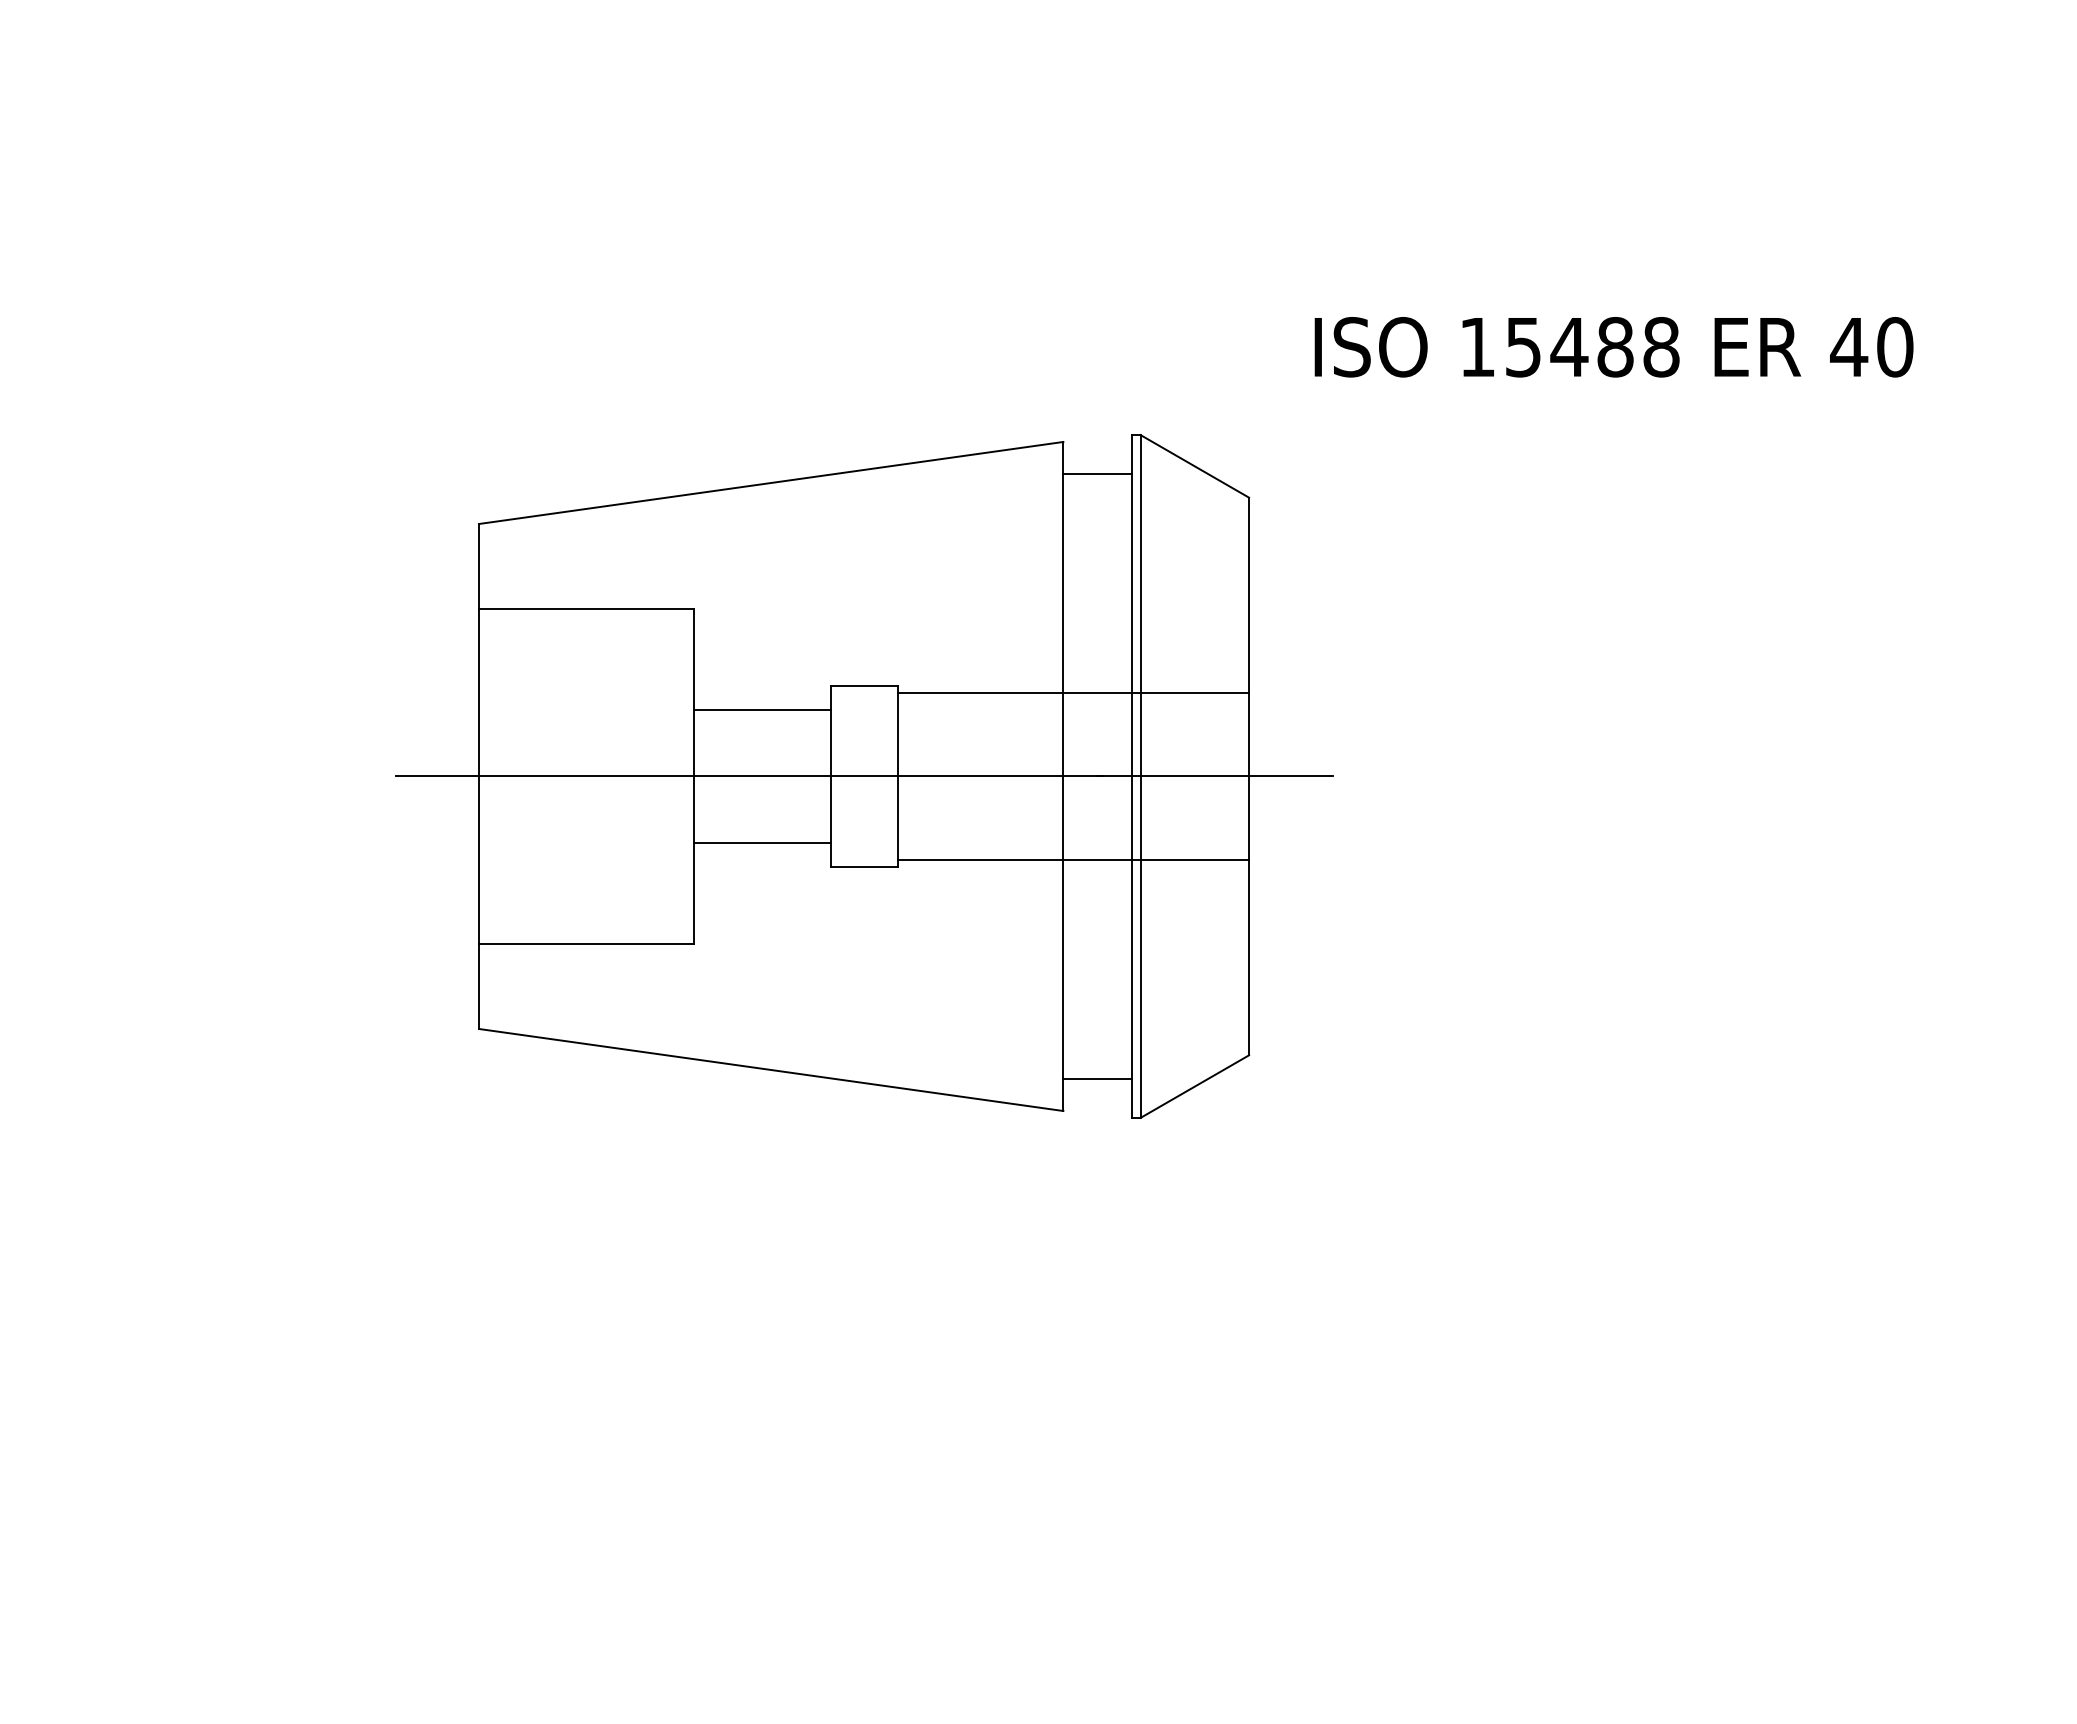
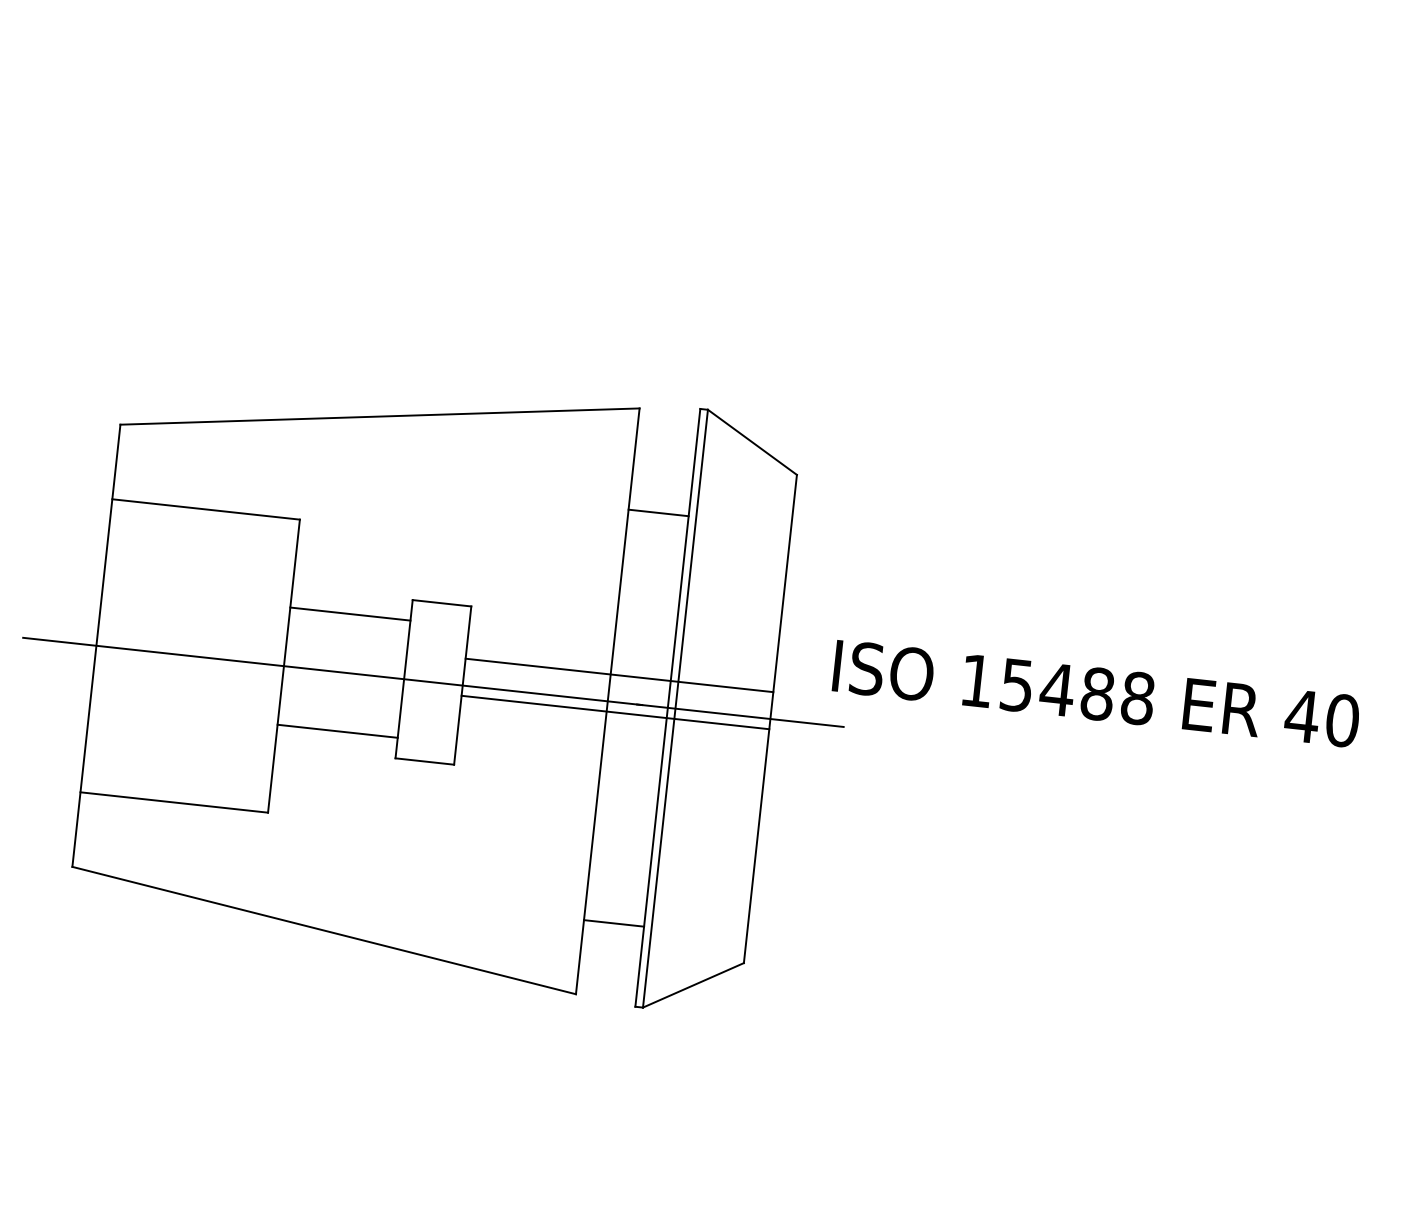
text: (1613, 347) -> (1095, 694), moved
line: (1097, 473) -> (658, 512), moved
line: (1073, 692) -> (619, 675), moved
line: (1073, 860) -> (615, 712), moved
line: (1097, 1079) -> (613, 923), moved

